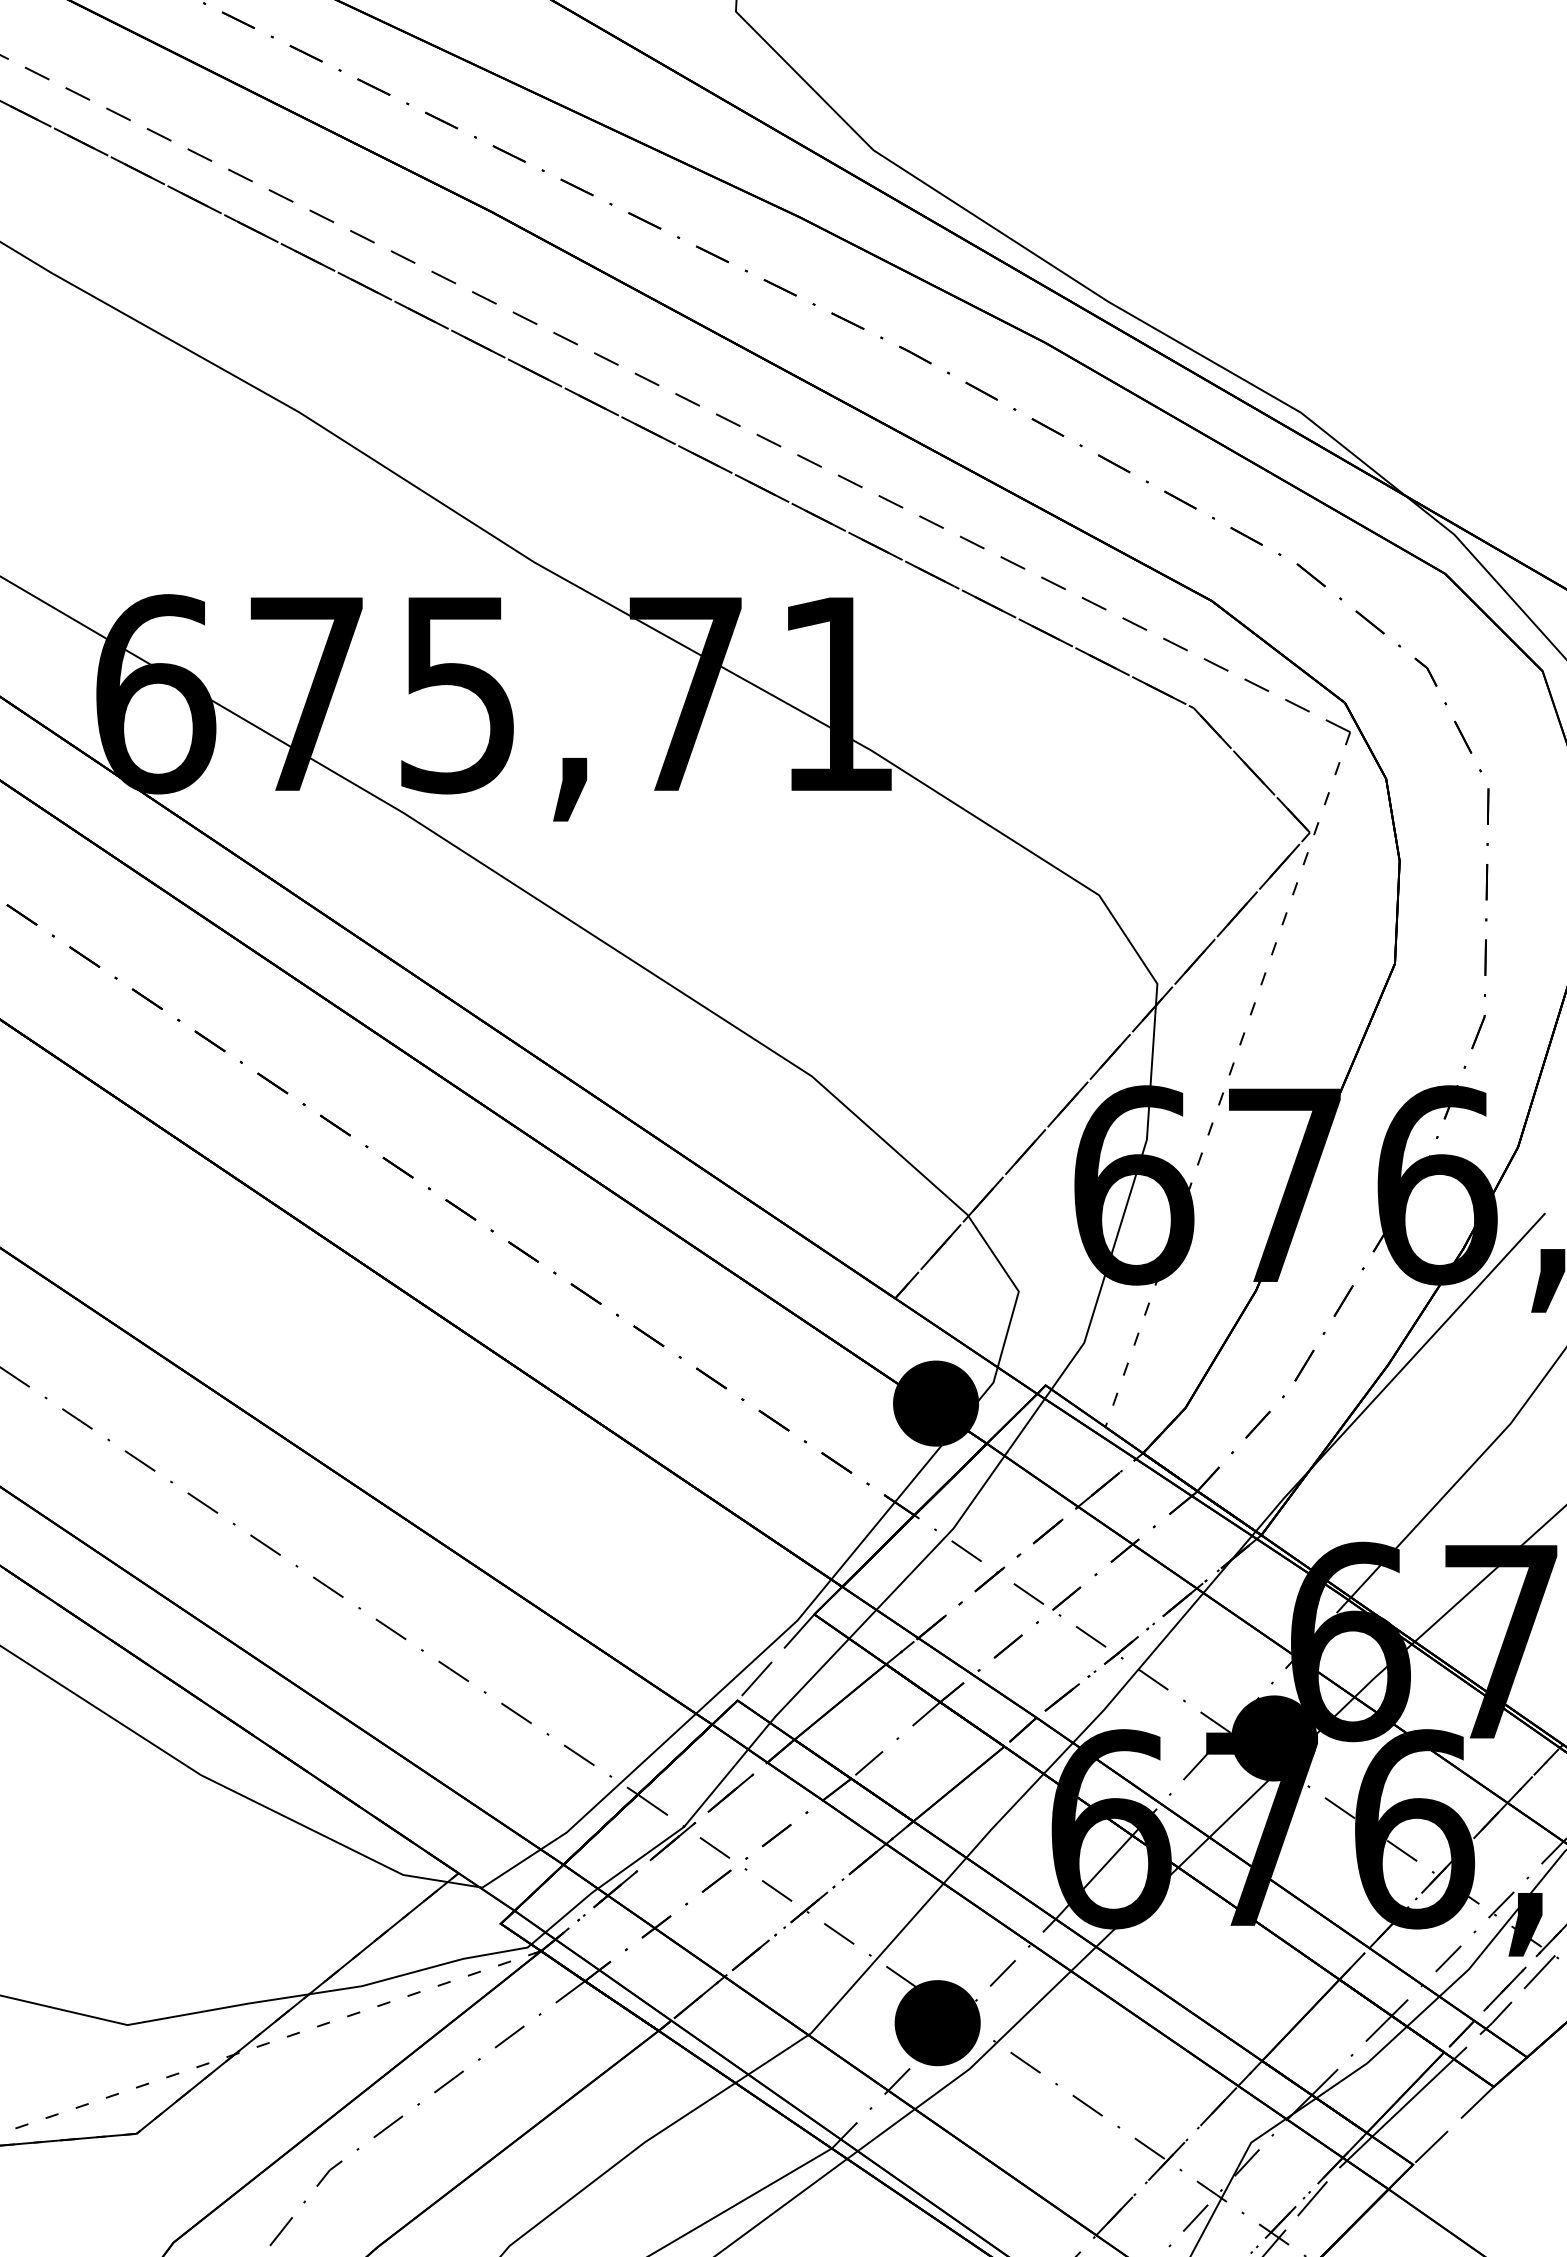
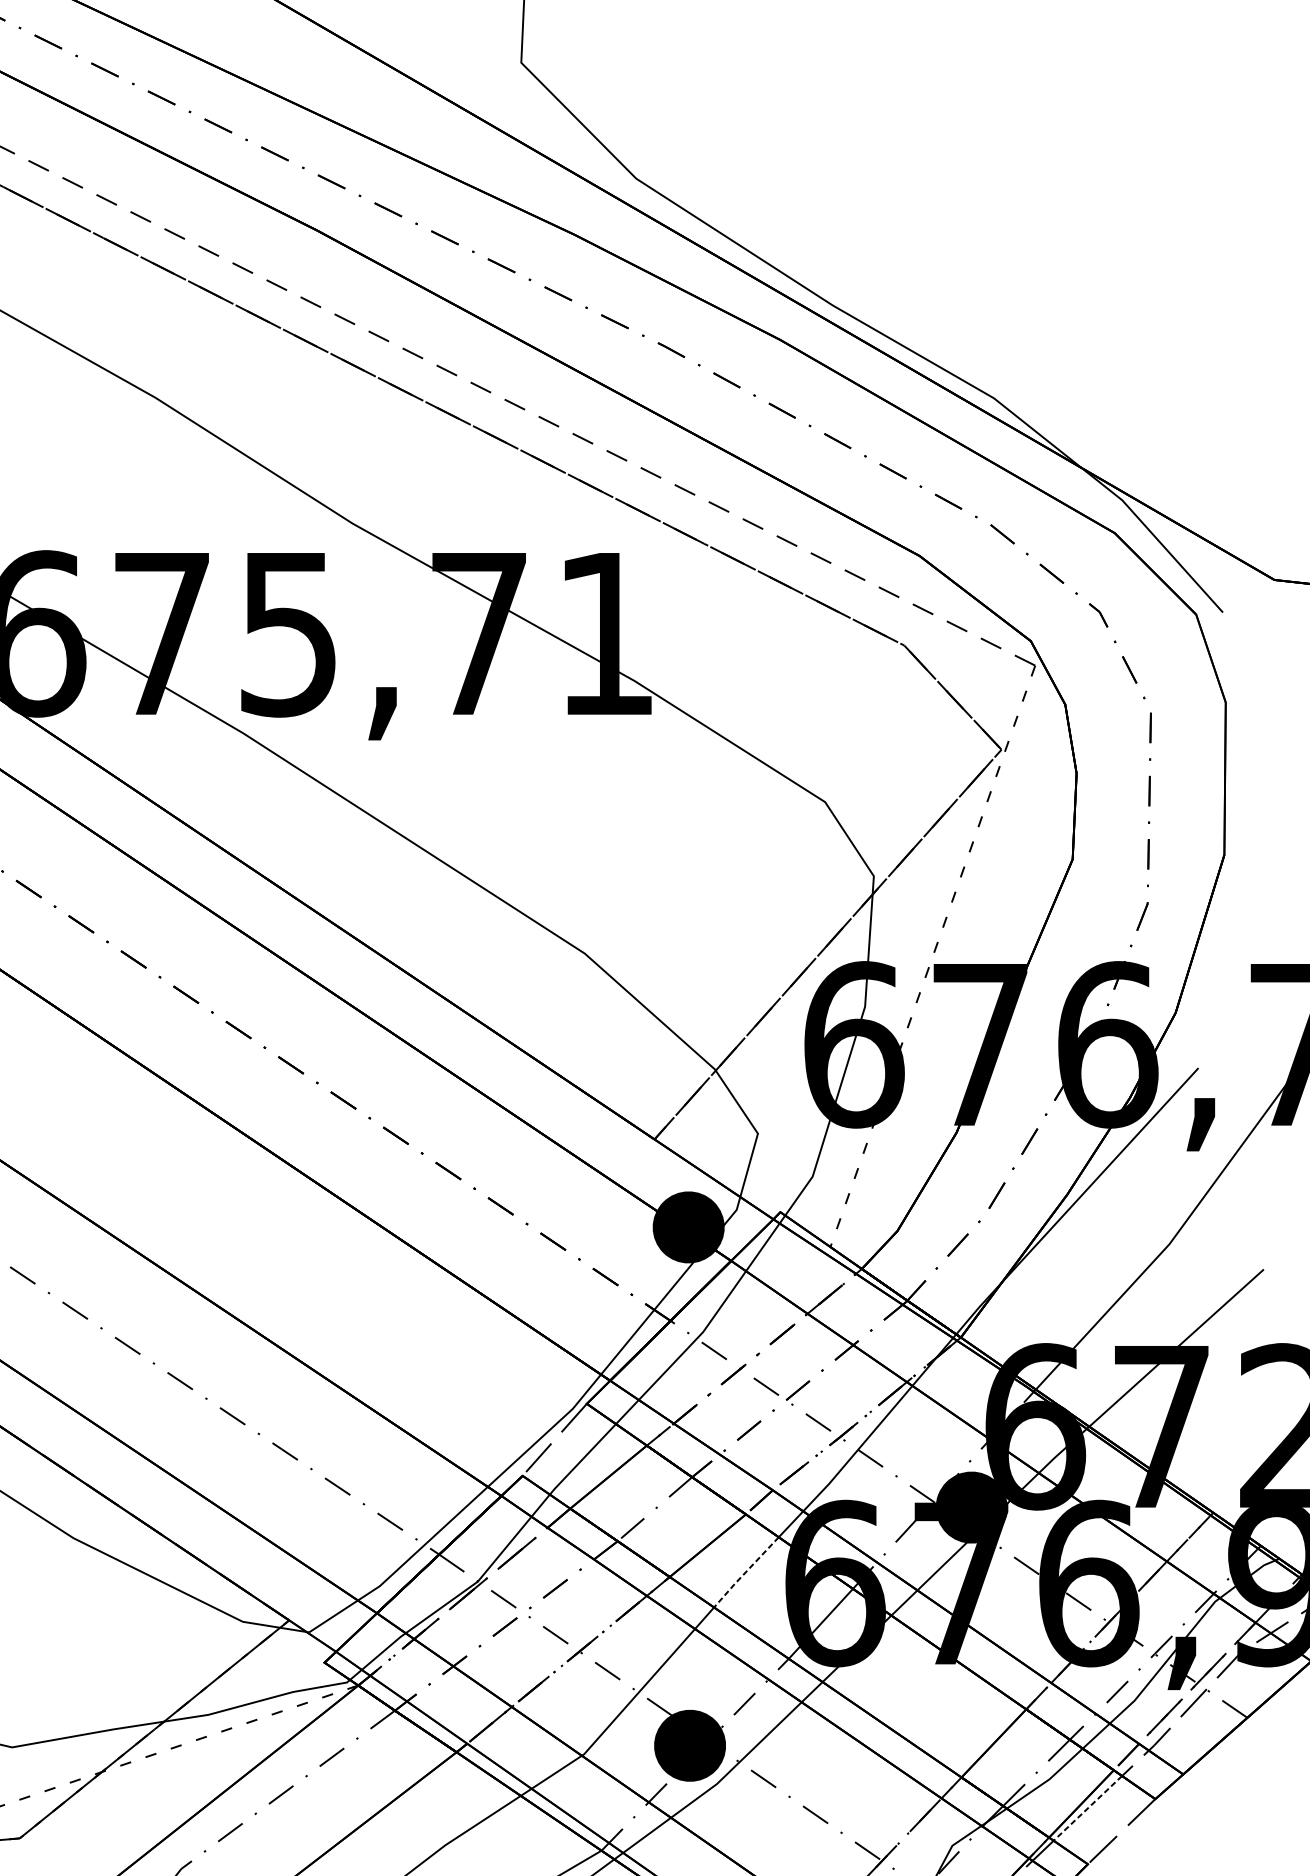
line: (1004, 1815) -> (745, 1572), solid -> dashed
line: (1412, 2098) -> (1087, 1808), solid -> dashed

